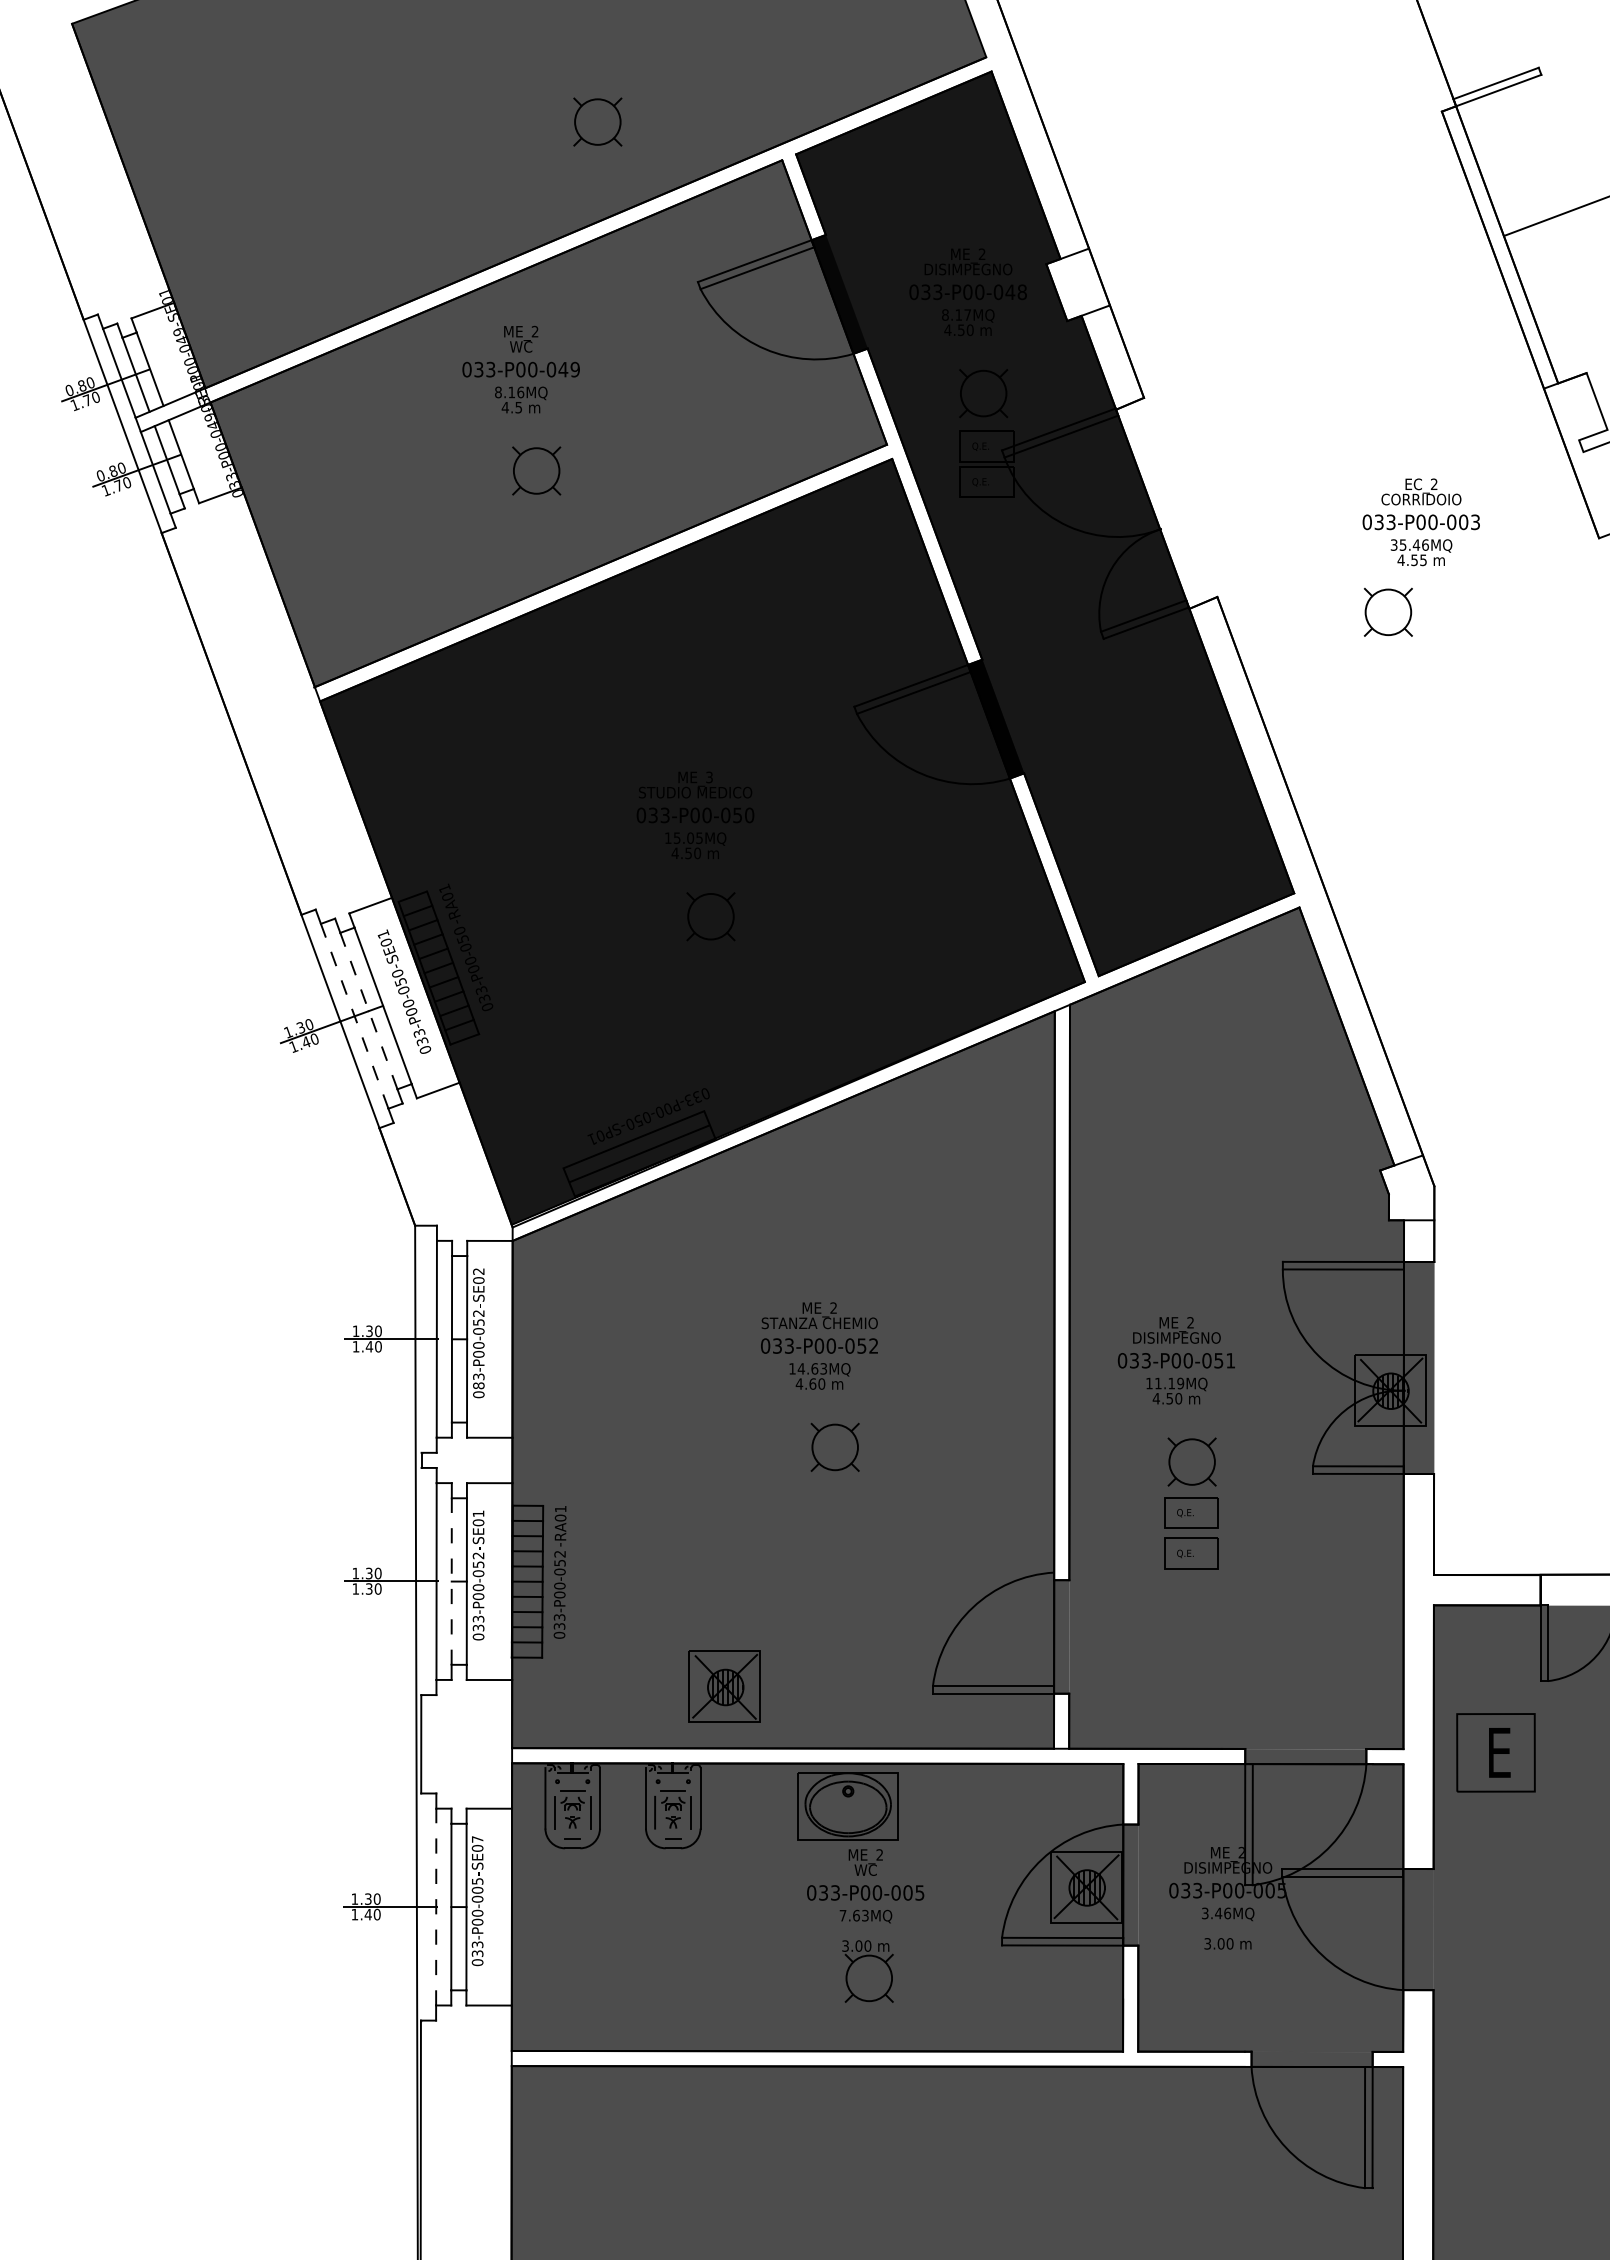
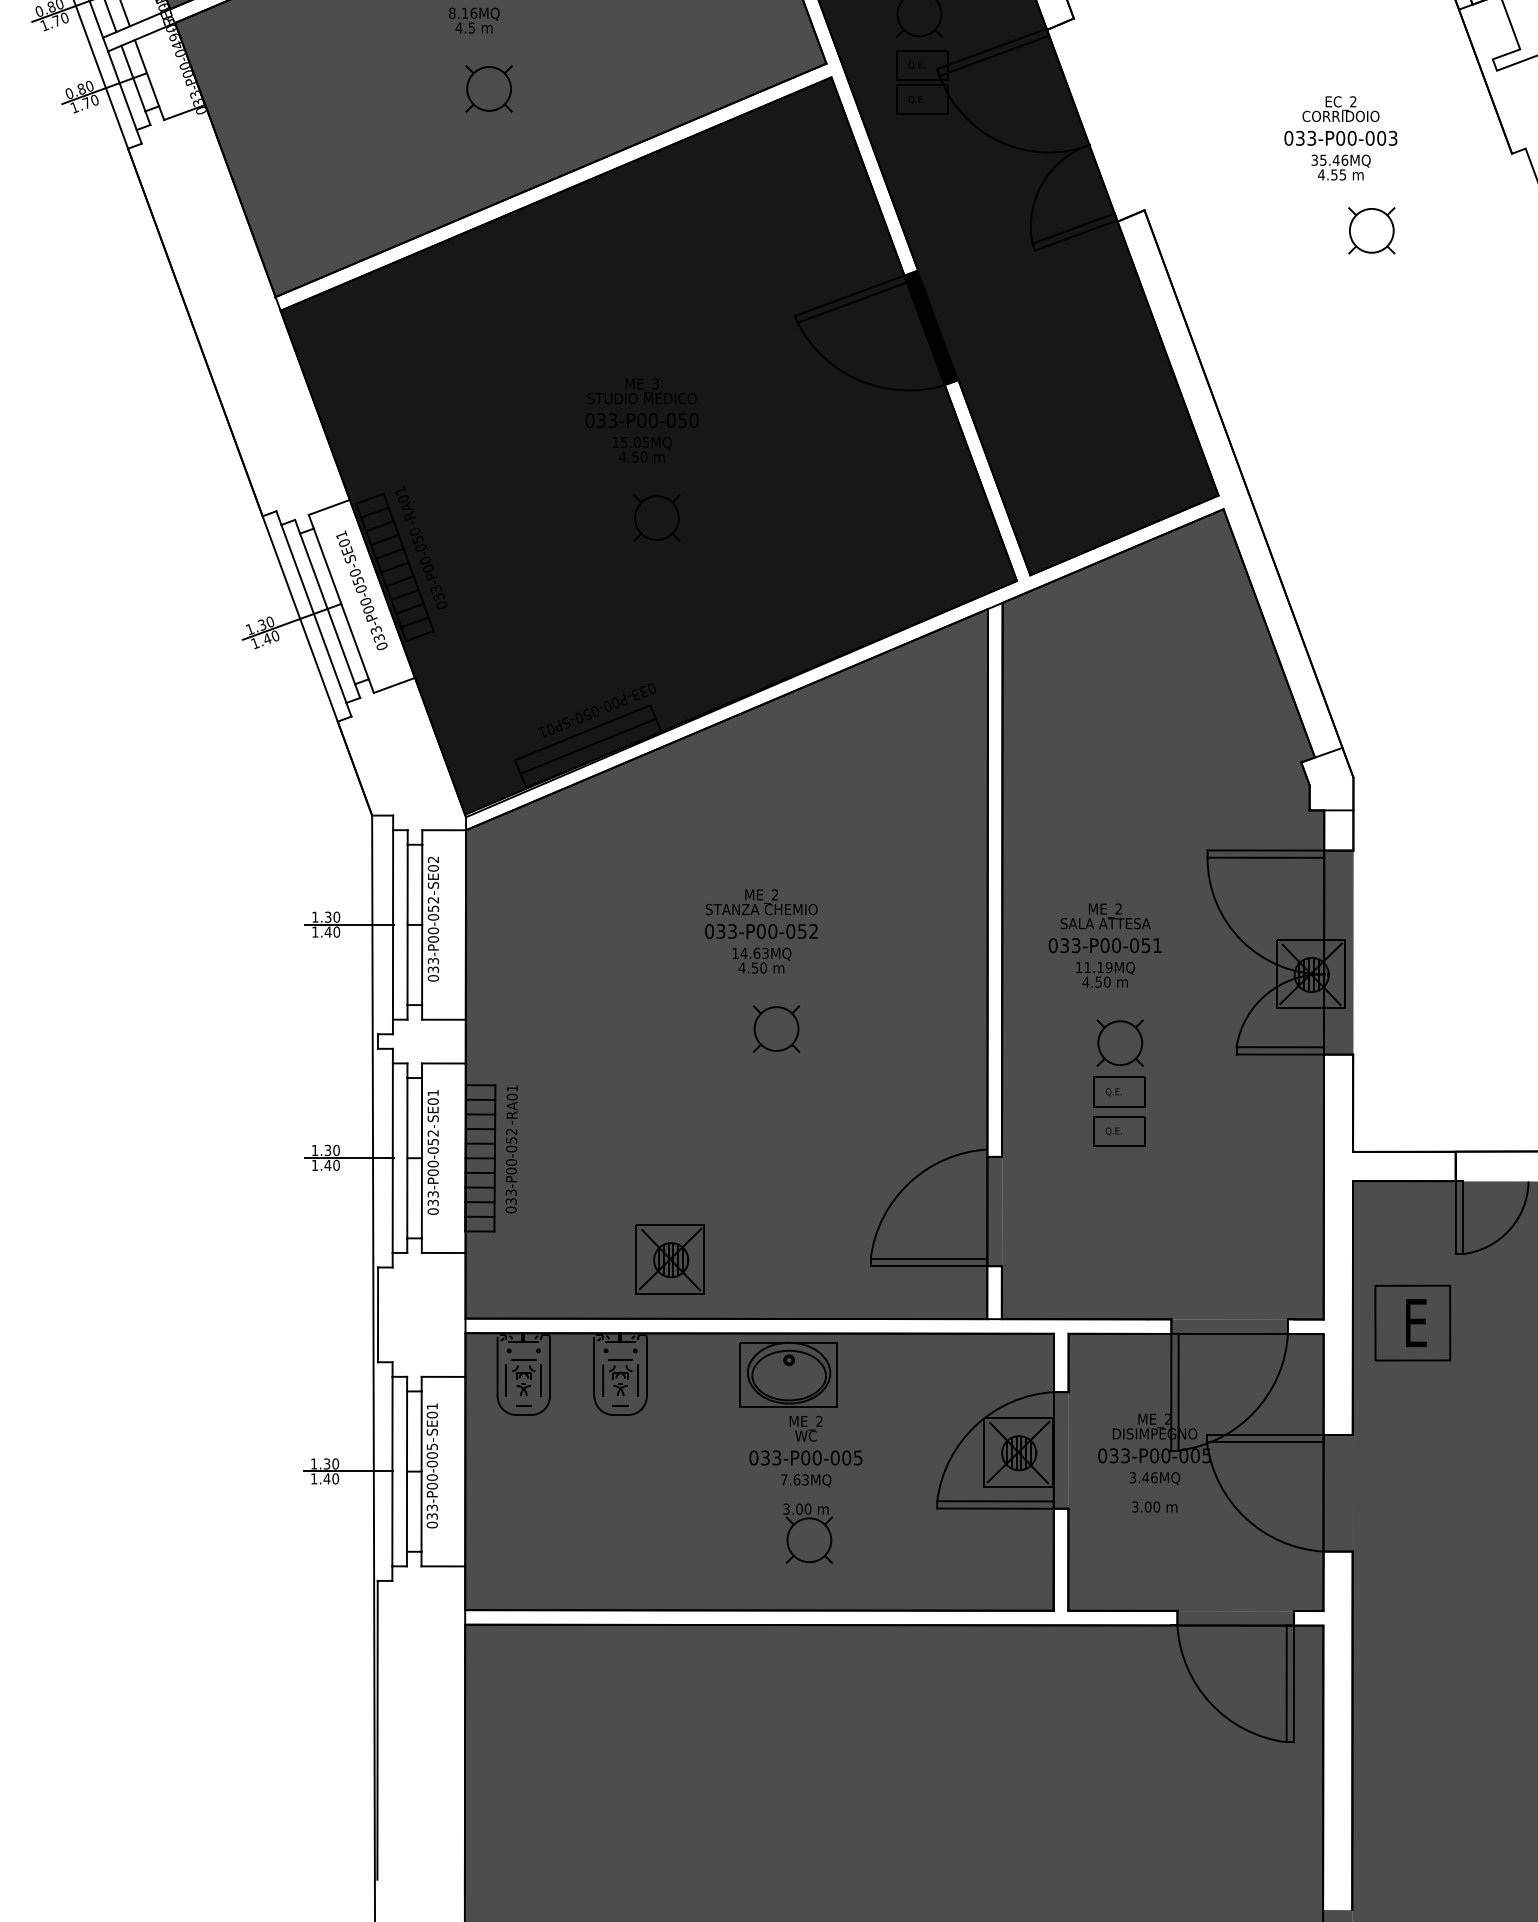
part: (1387, 611) -> (1370, 230), moved
line: (368, 1010) -> (327, 608), dashed -> solid
line: (354, 1015) -> (313, 613), dashed -> solid
text: (1176, 1337) -> (1105, 923), DISIMPEGNO -> SALA ATTESA
text: (812, 1383) -> (754, 967), 4.60 -> 4.50
text: (478, 1385) -> (433, 969), 083-P00-052 -> 033-P00-052
line: (451, 1581) -> (407, 1158), dashed -> solid
text: (368, 1588) -> (327, 1164), 1.30 -> 1.40
text: (477, 1839) -> (432, 1406), SE07 -> SE01
line: (436, 1906) -> (392, 1471), dashed -> solid

